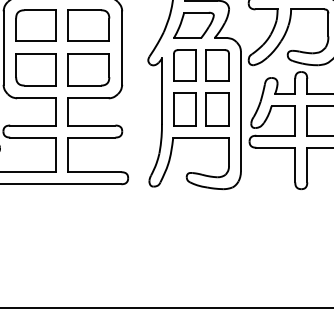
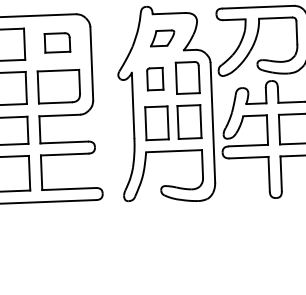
part: (193, 24) -> (162, 37), size x0.6
part: (88, 25) -> (57, 42), size x0.6
part: (184, 65) -> (154, 78), size x0.7

